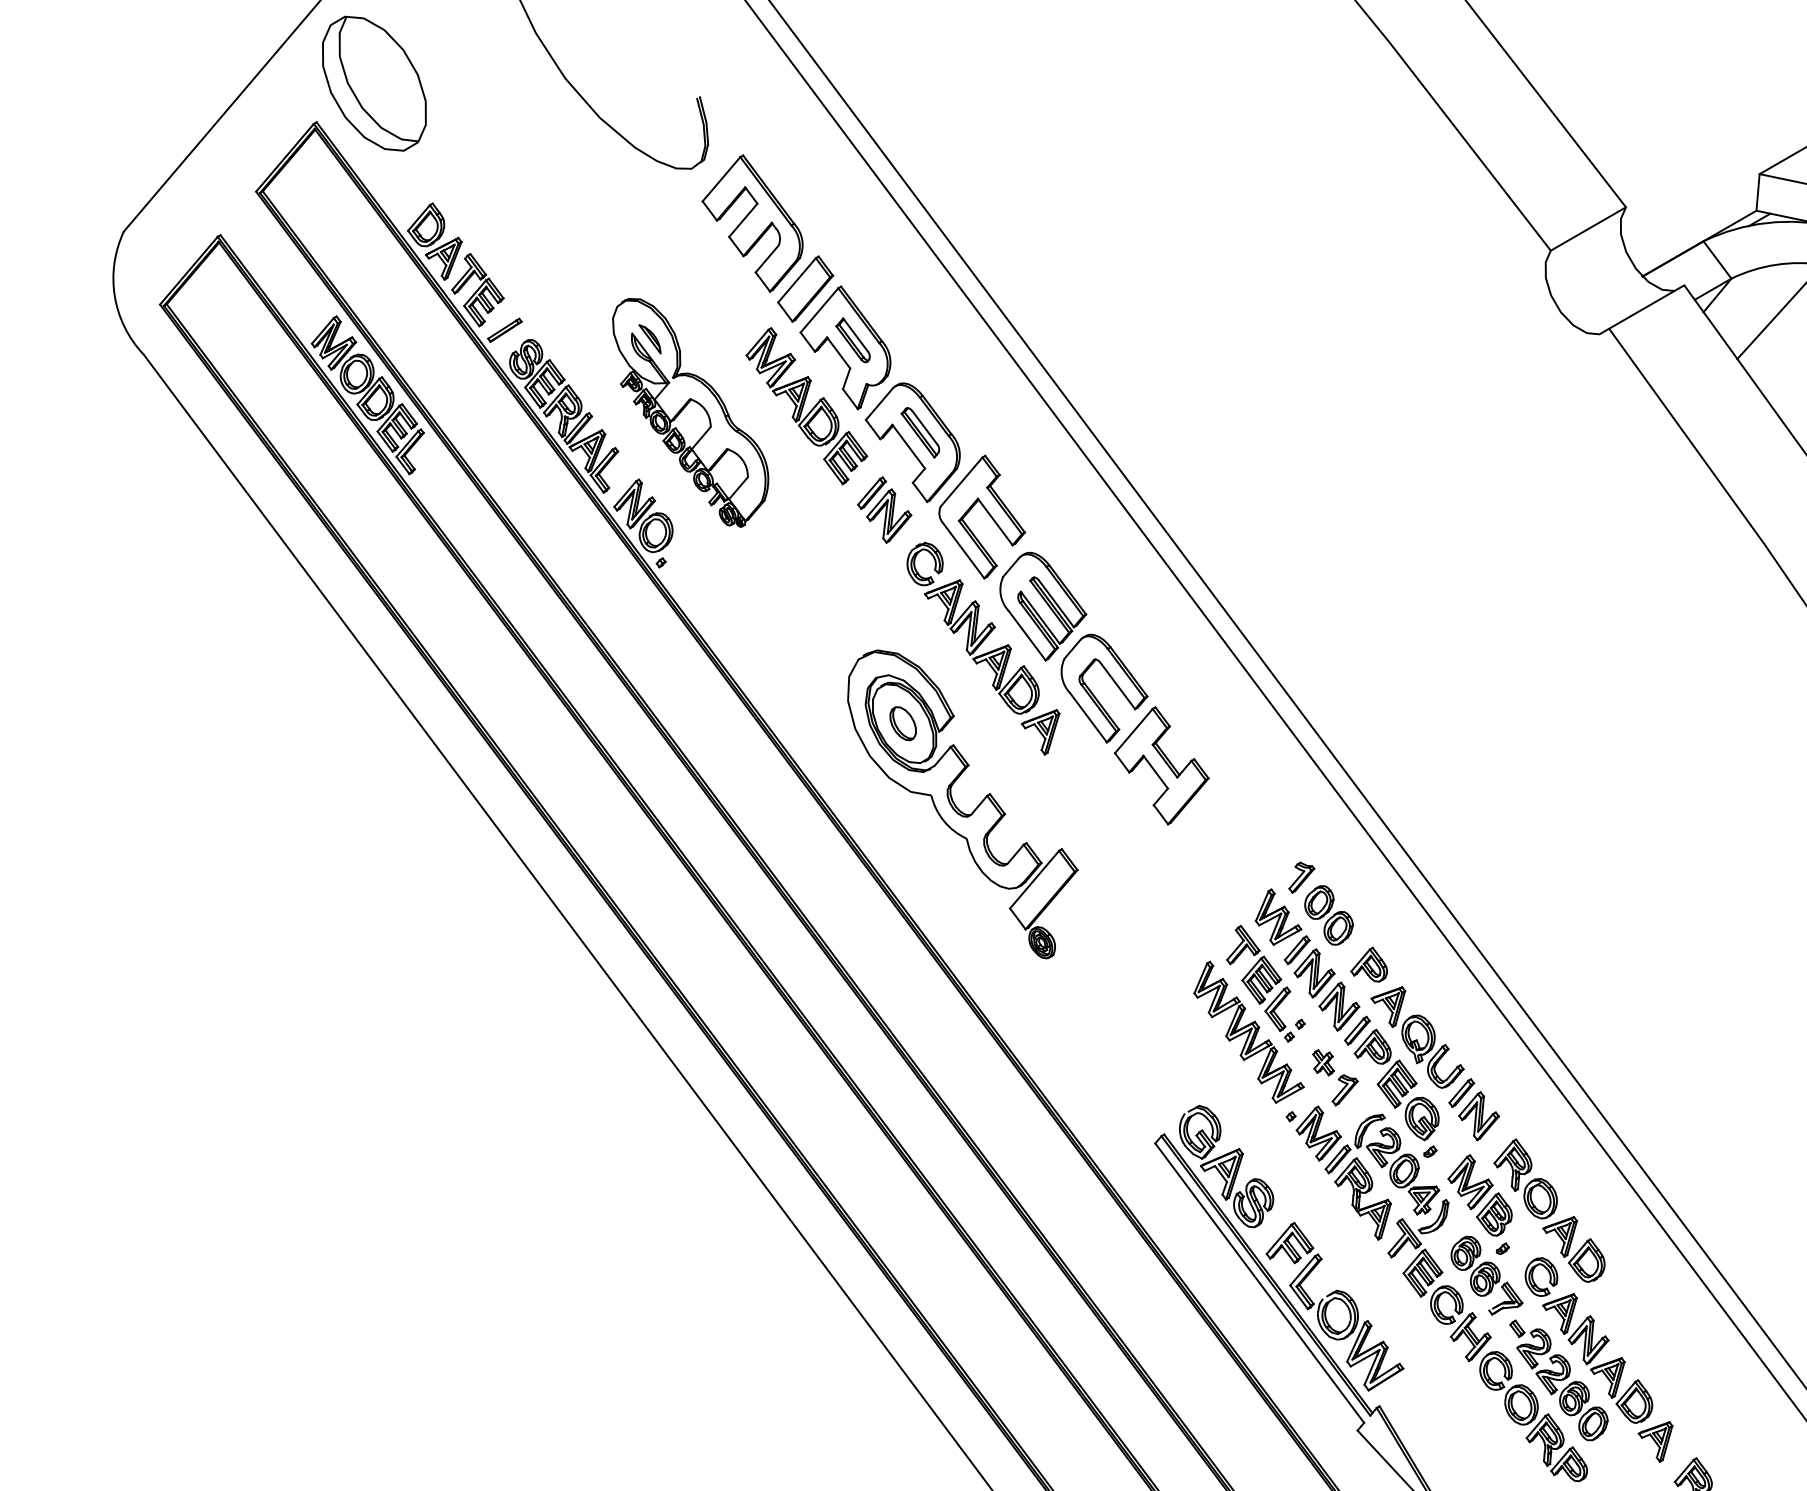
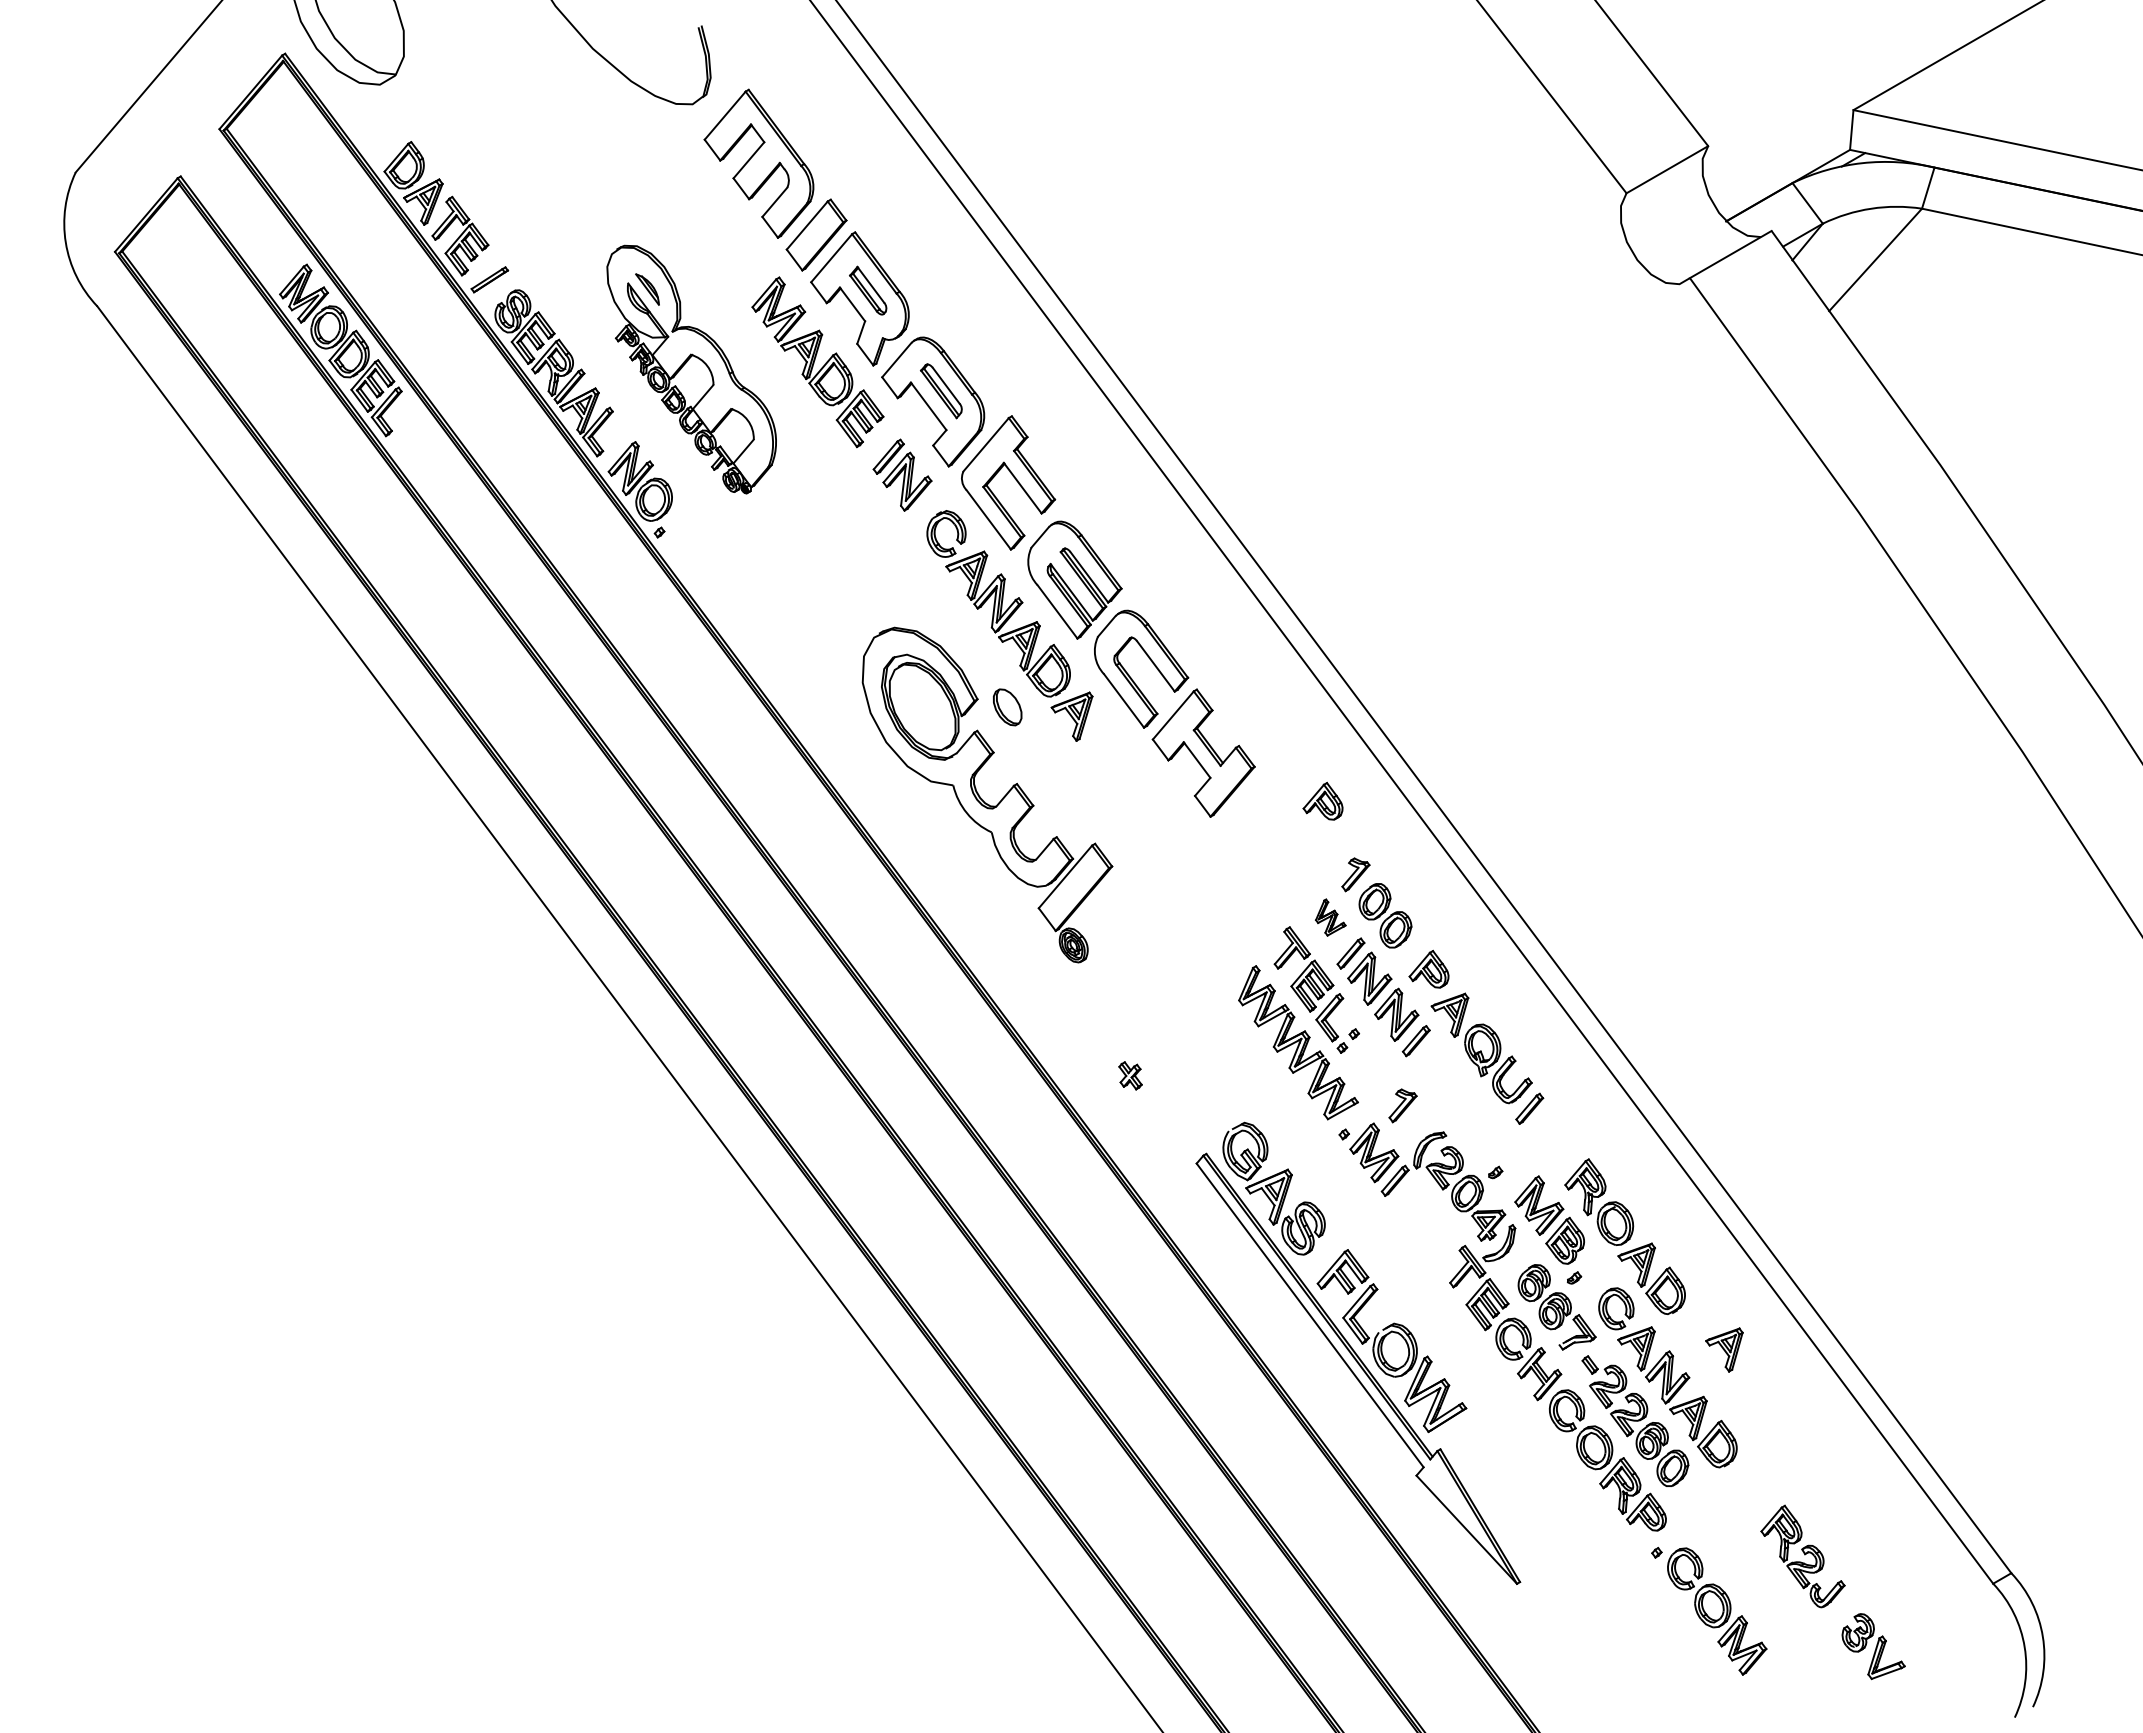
part: (903, 723) -> (1007, 707), moved
part: (1271, 809) -> (1322, 800), added
part: (1278, 917) -> (1330, 917), size x0.6
part: (1323, 1062) -> (1130, 1075), moved
part: (1396, 1085) -> (1458, 1100), removed
part: (1479, 1116) -> (1548, 1134), removed
part: (1363, 1198) -> (1422, 1223), removed
part: (1655, 1441) -> (1724, 1349), moved

